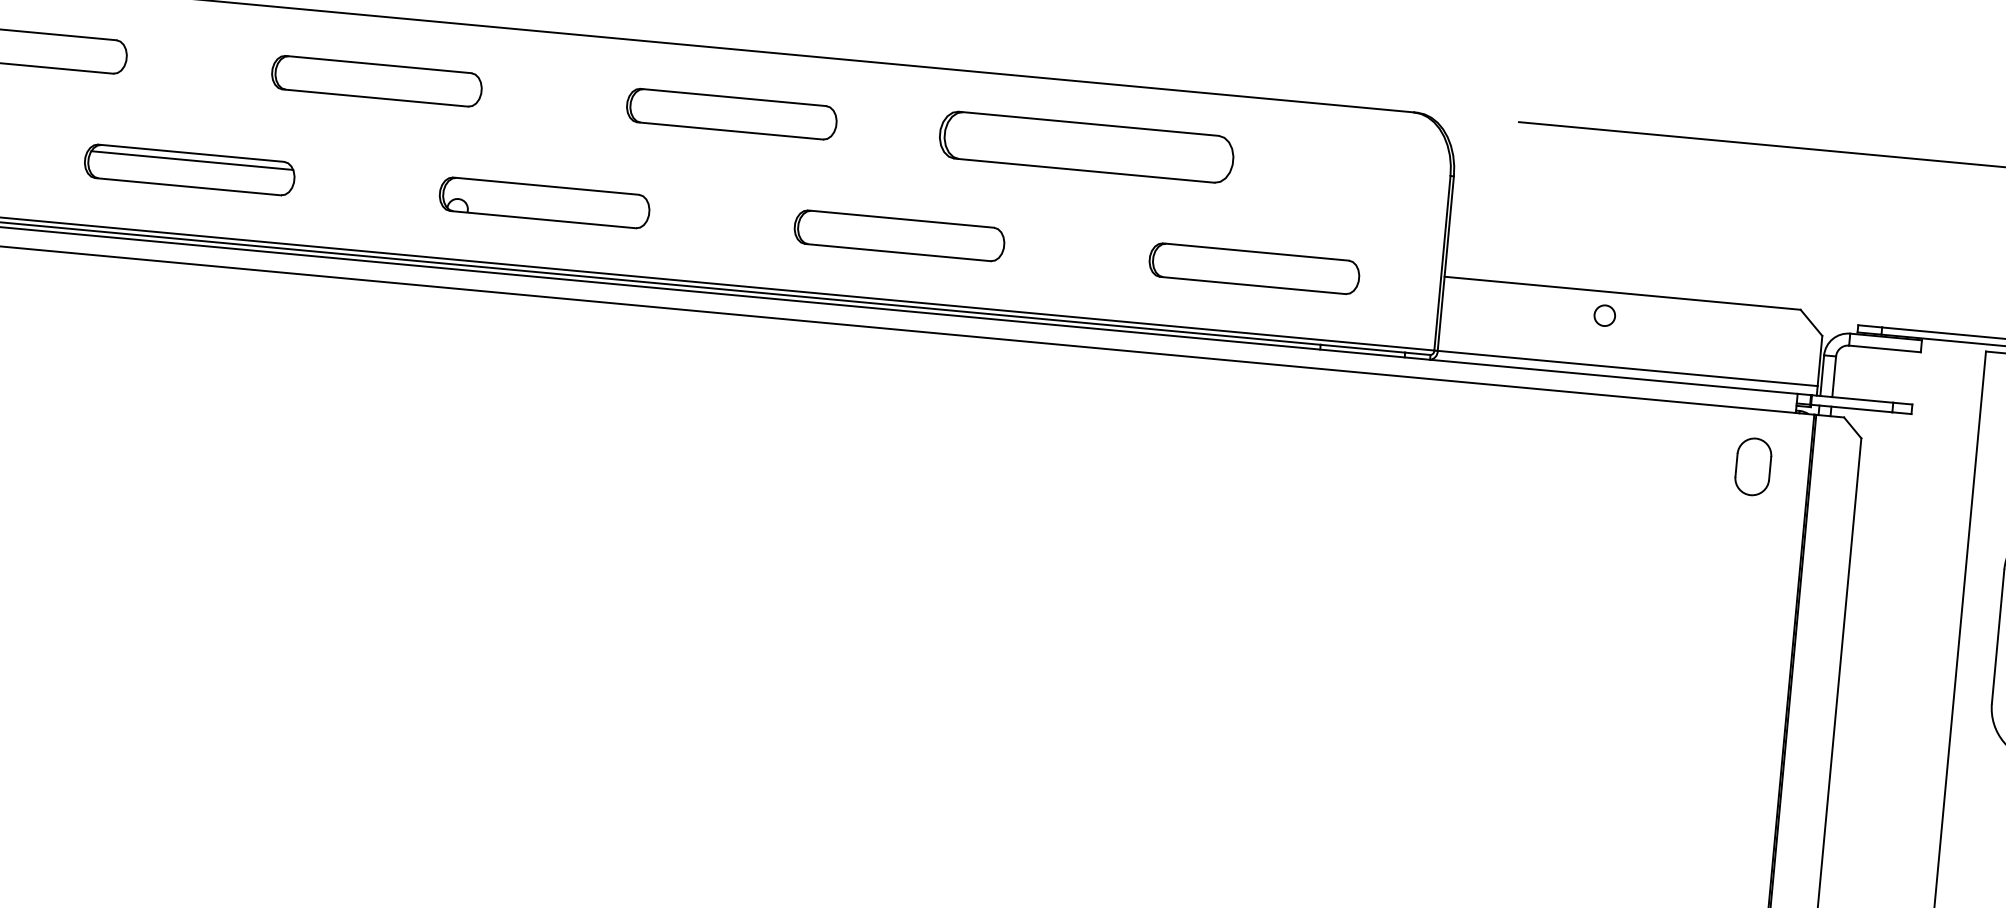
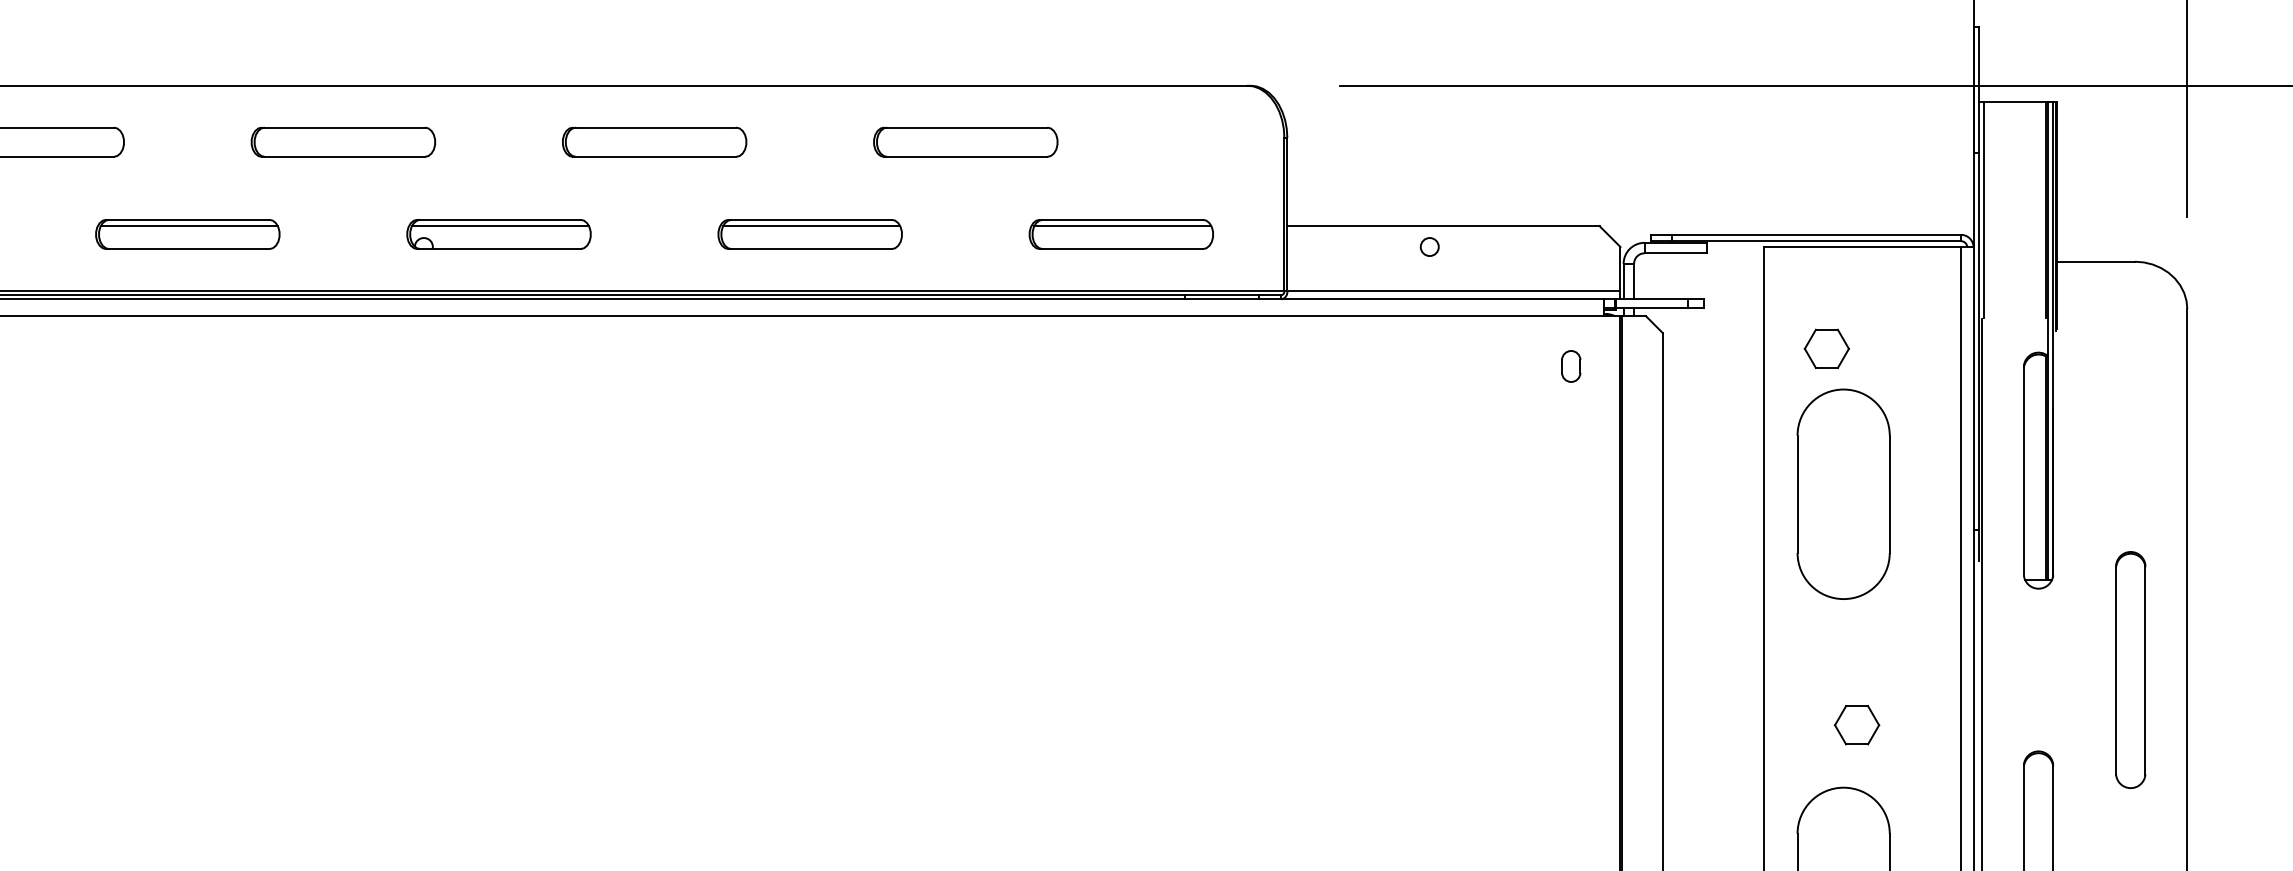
part: (1086, 146) -> (965, 141), size x0.71
line: (547, 193) -> (500, 226), added
line: (901, 226) -> (811, 226), added
line: (1256, 259) -> (1122, 226), added
part: (1753, 466) -> (1571, 366), size x0.62

